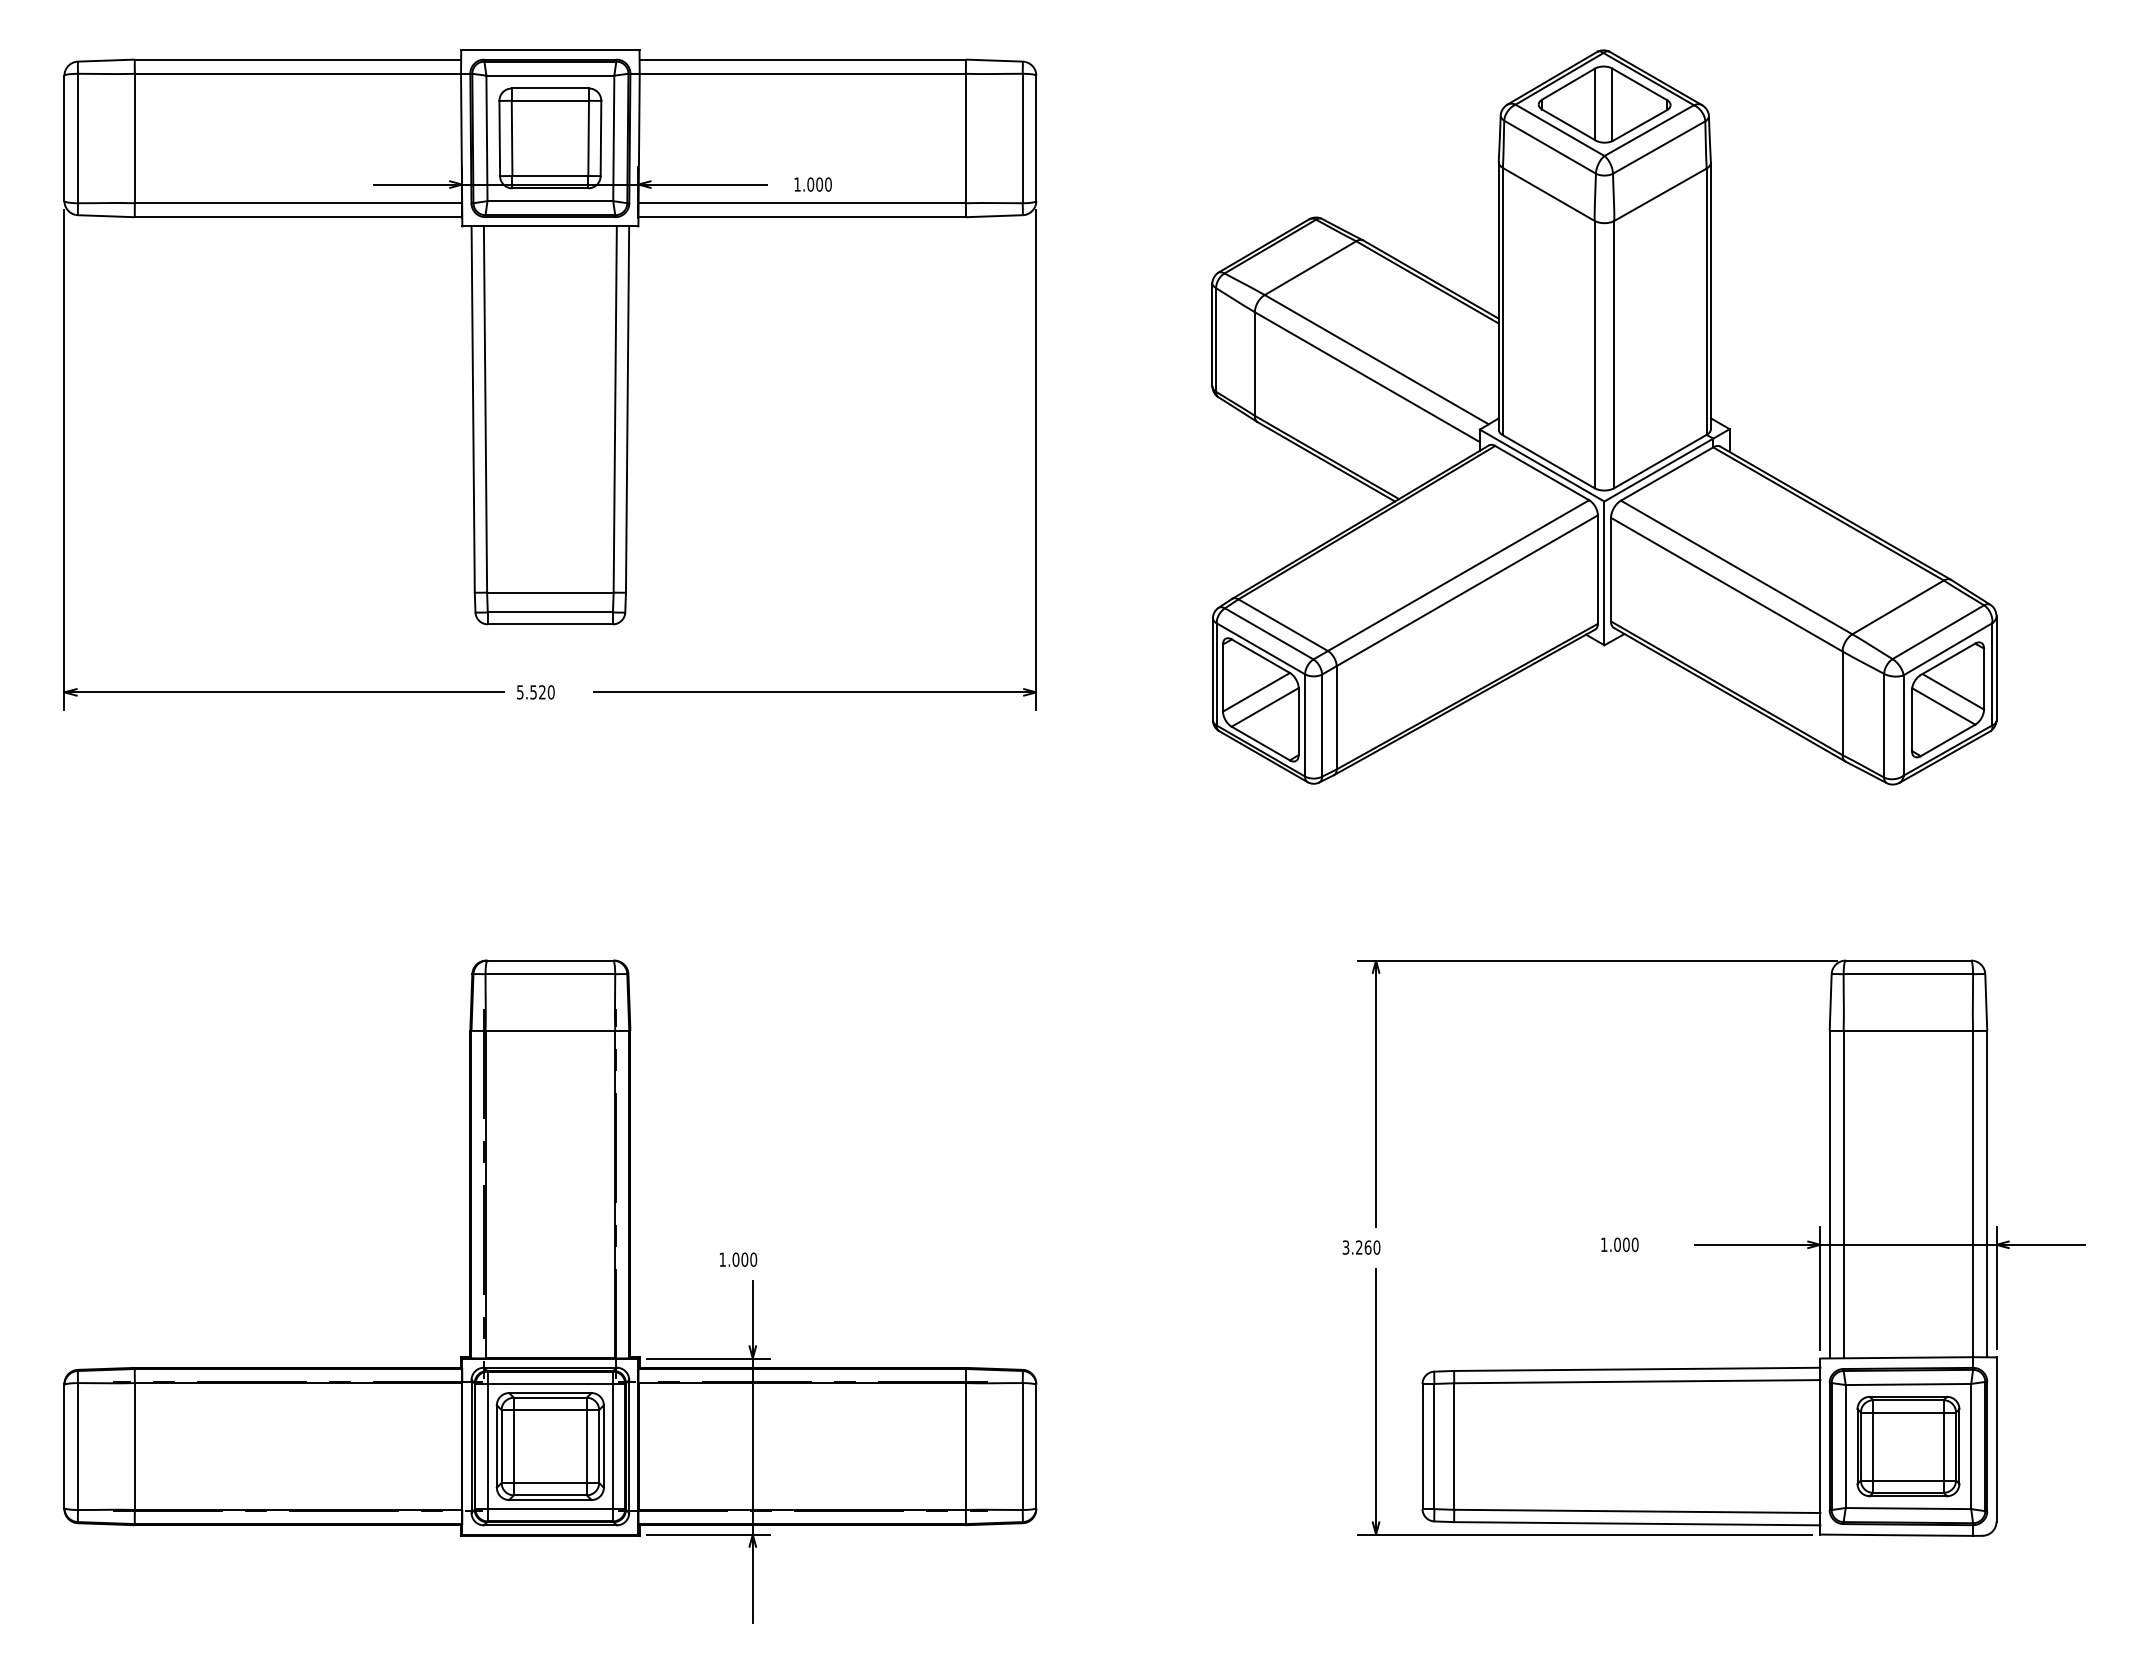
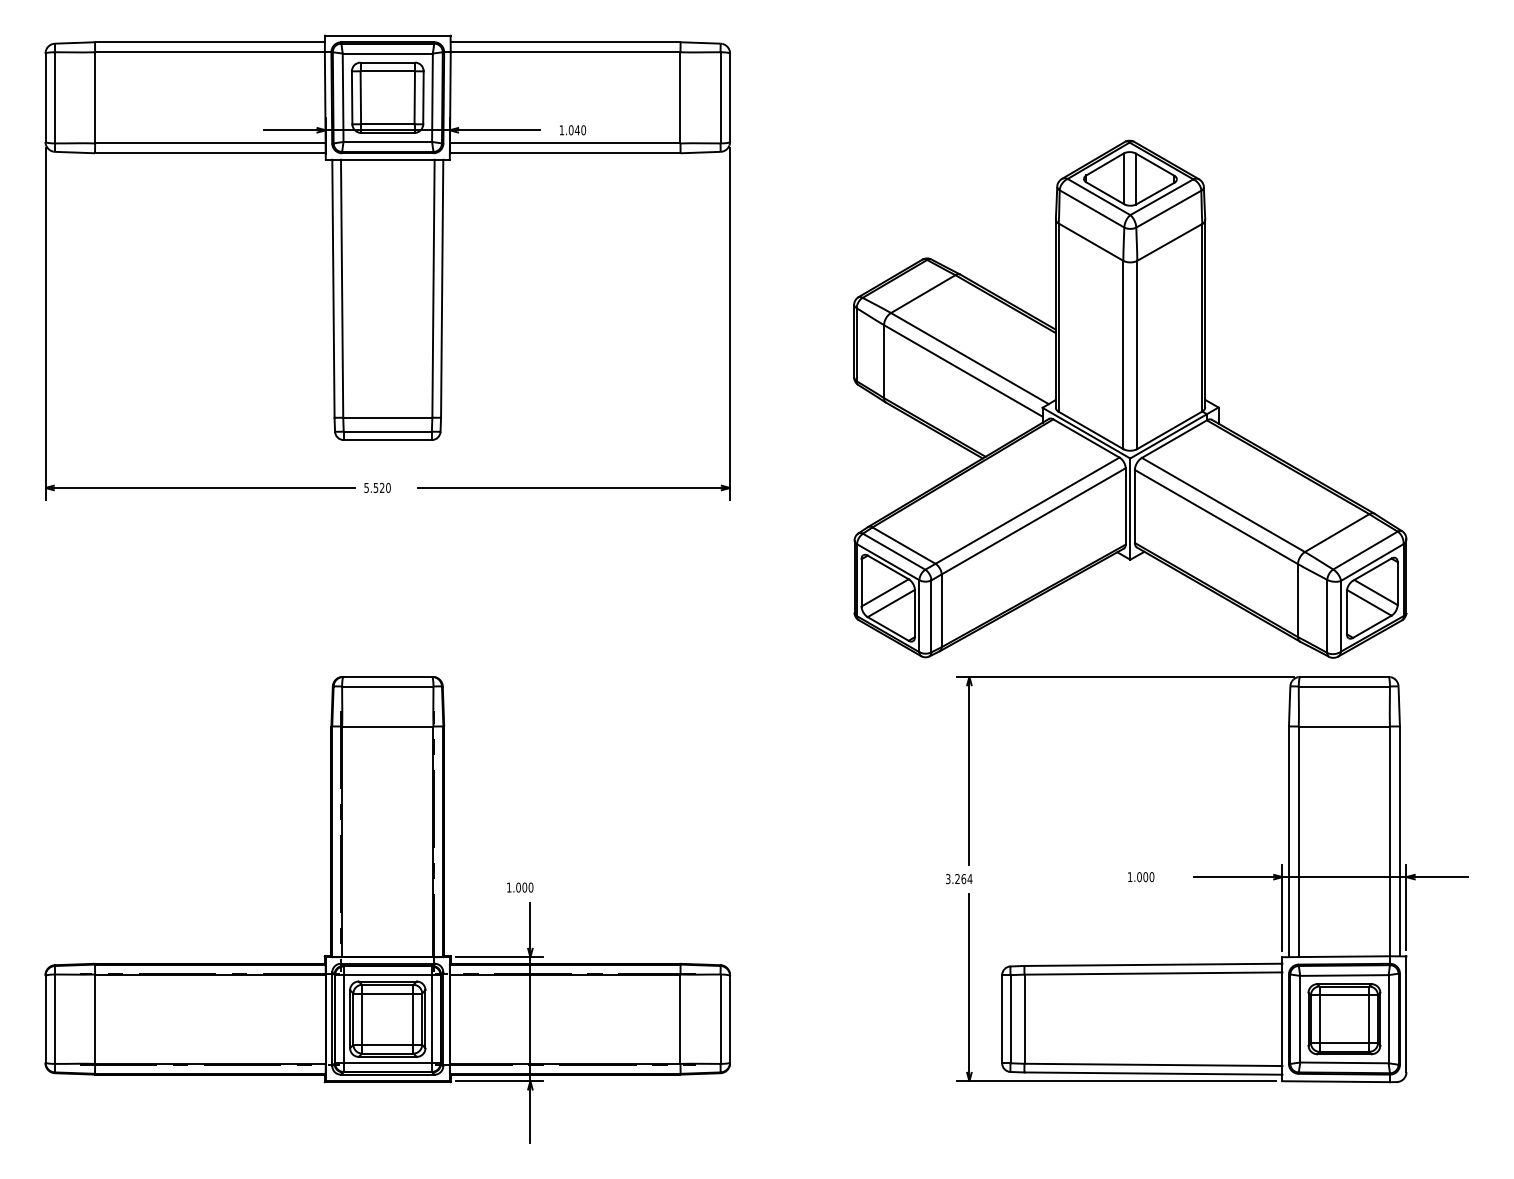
text: (819, 184) -> (577, 130), 1.000 -> 1.040
part: (1604, 417) -> (1130, 399), moved
text: (1376, 1247) -> (969, 879), 3.260 -> 3.264

